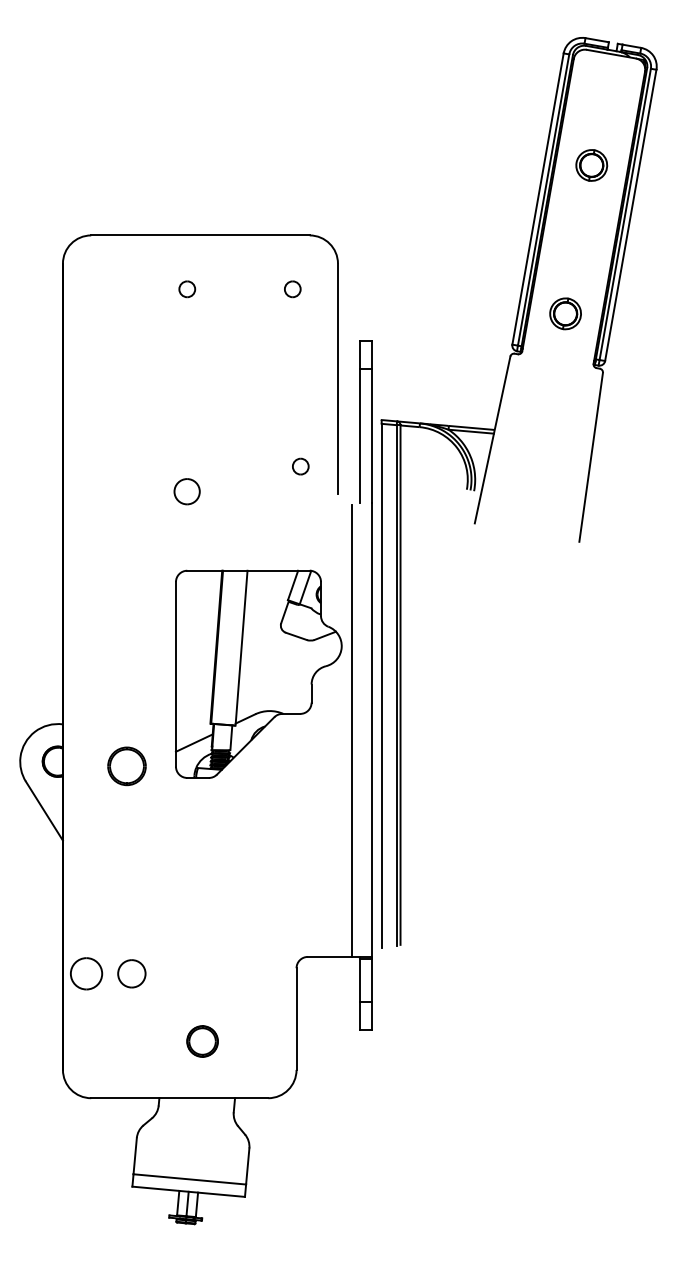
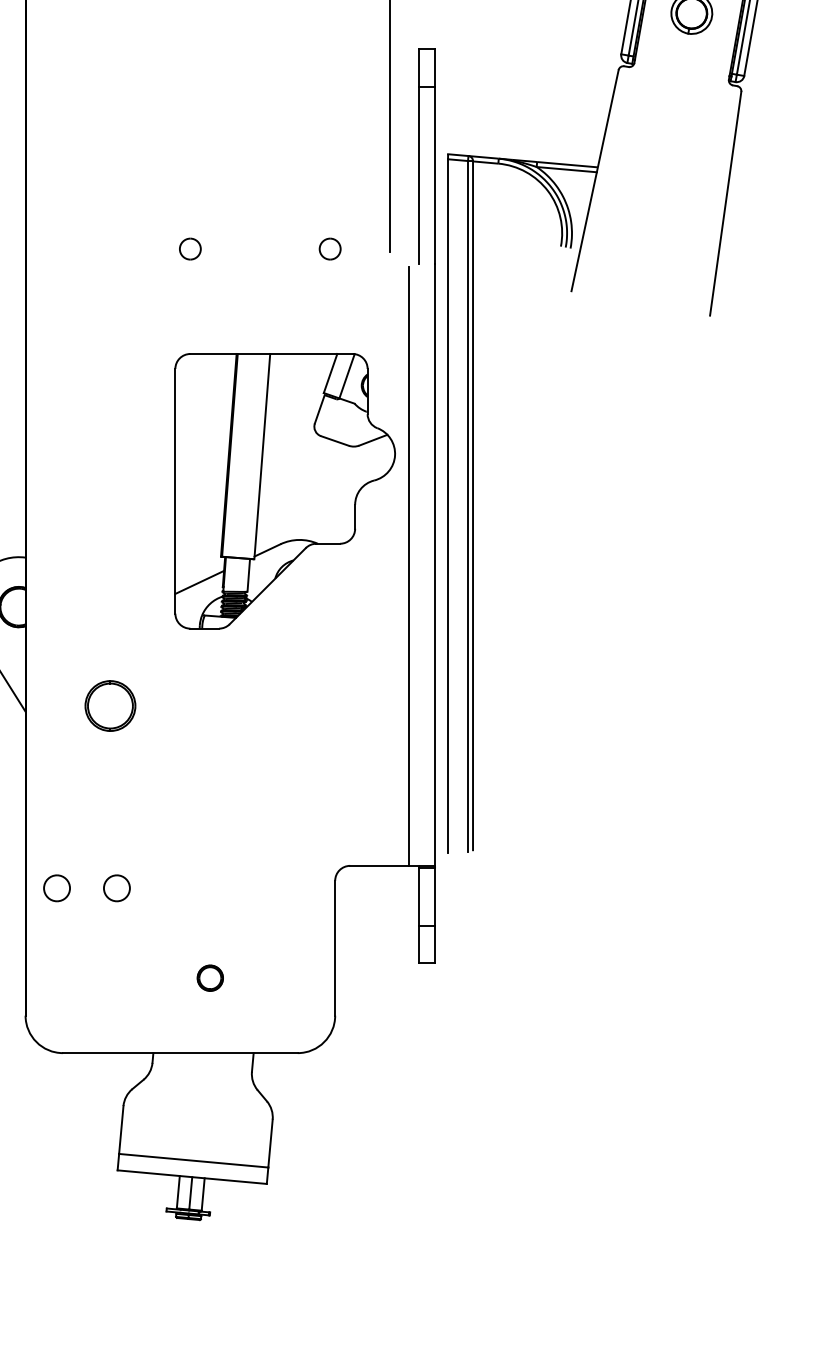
part: (300, 466) -> (329, 248), moved
part: (187, 491) -> (190, 248), size x0.62
part: (126, 766) -> (109, 706), moved
part: (86, 973) -> (56, 887), size x0.62
part: (131, 973) -> (116, 887), size x0.71
part: (201, 1041) -> (209, 977), size x0.62

